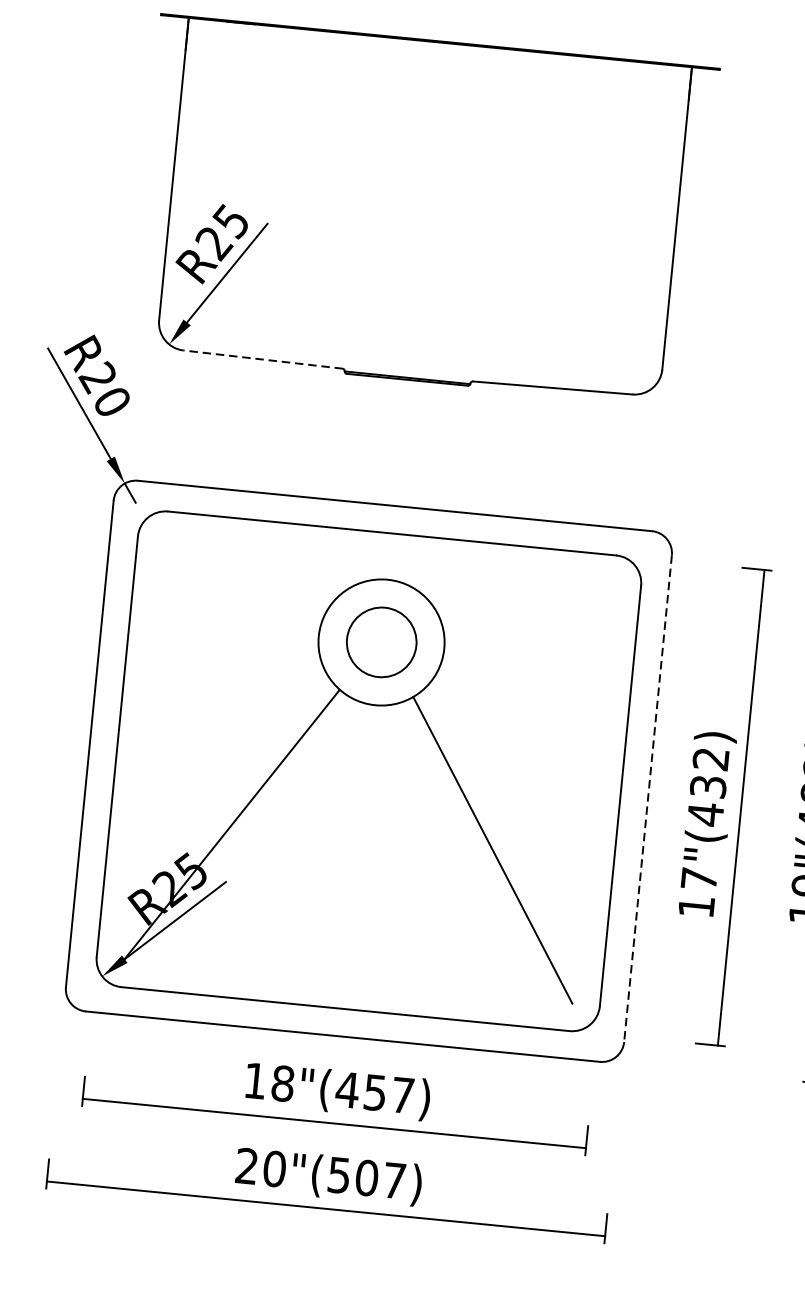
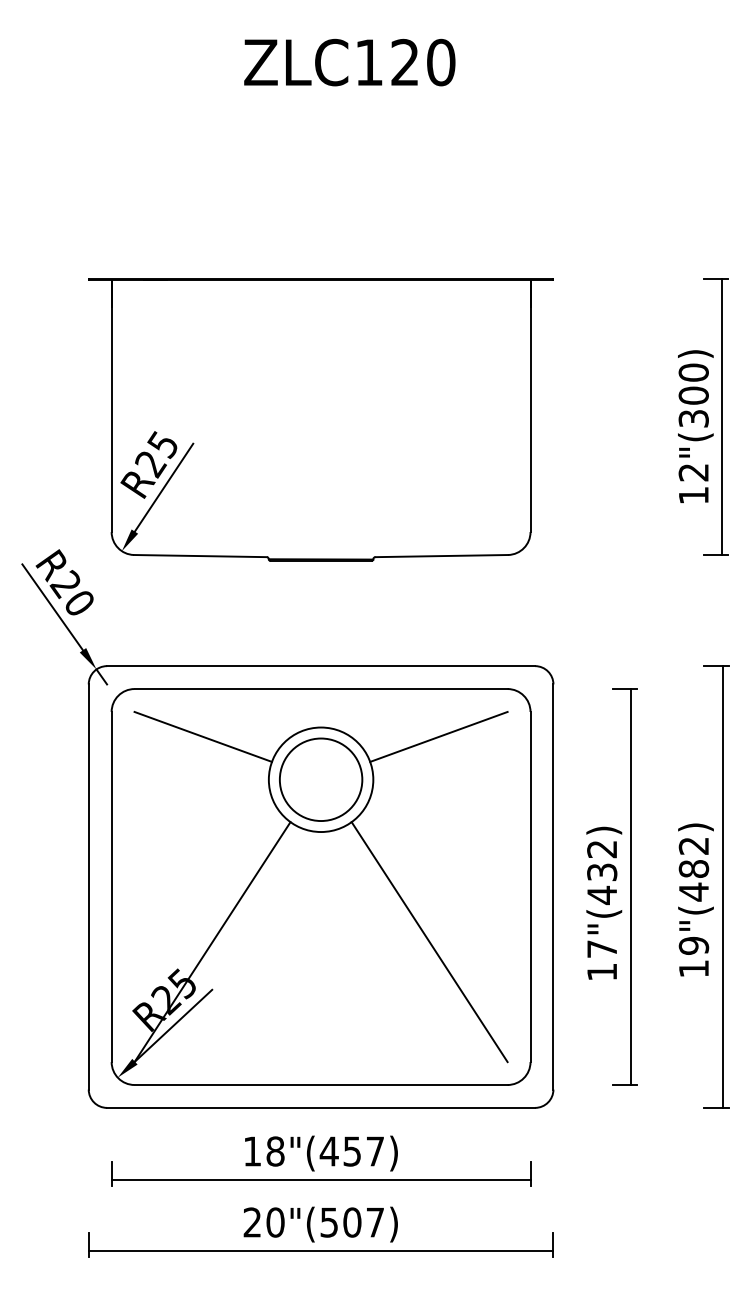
line: (262, 360) -> (200, 556), dashed -> solid
line: (244, 576) -> (202, 736), added
line: (527, 604) -> (438, 736), added
circle: (382, 642) -> (321, 779), size x1.43
line: (648, 799) -> (553, 887), dashed -> solid

